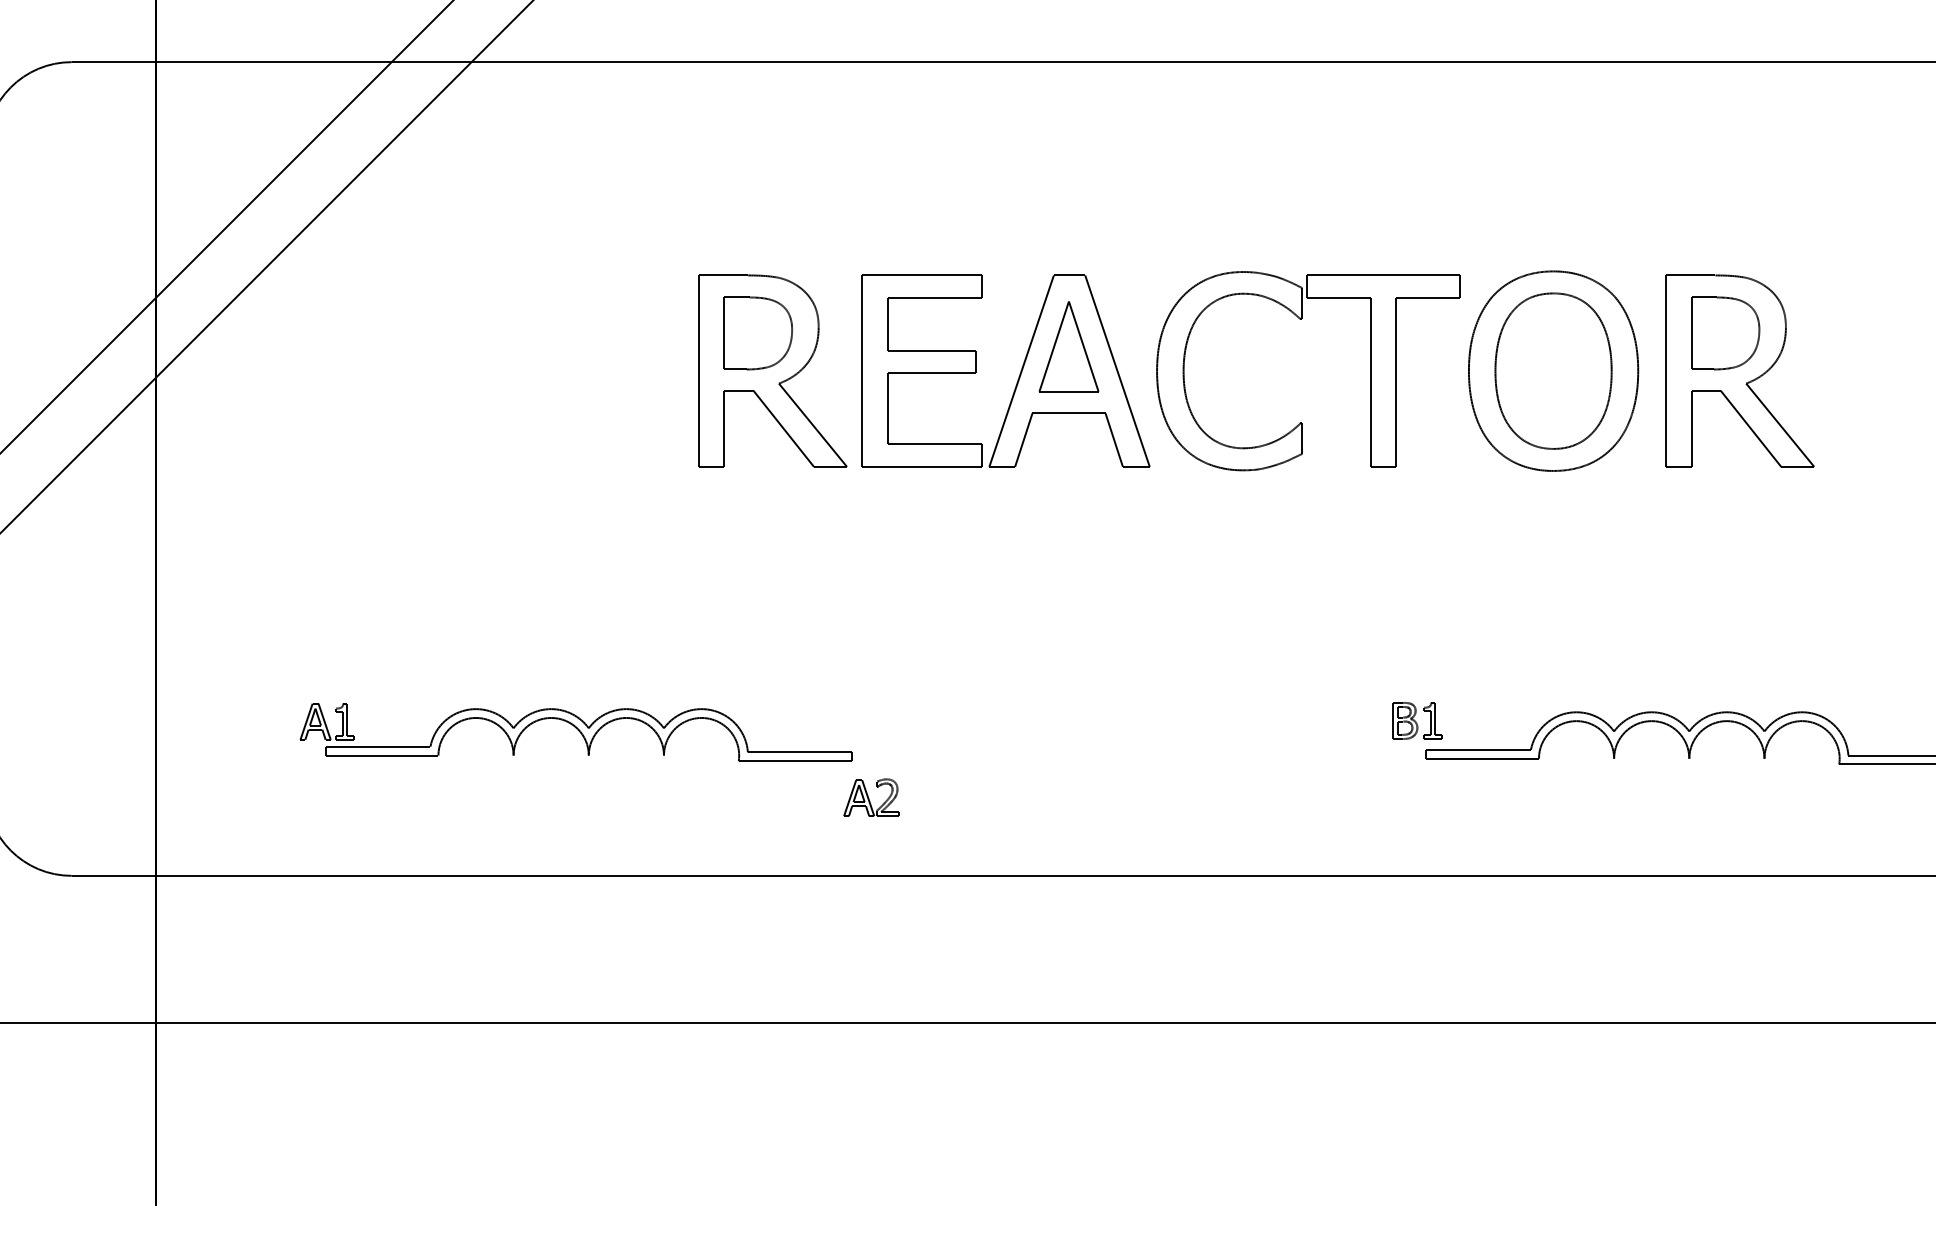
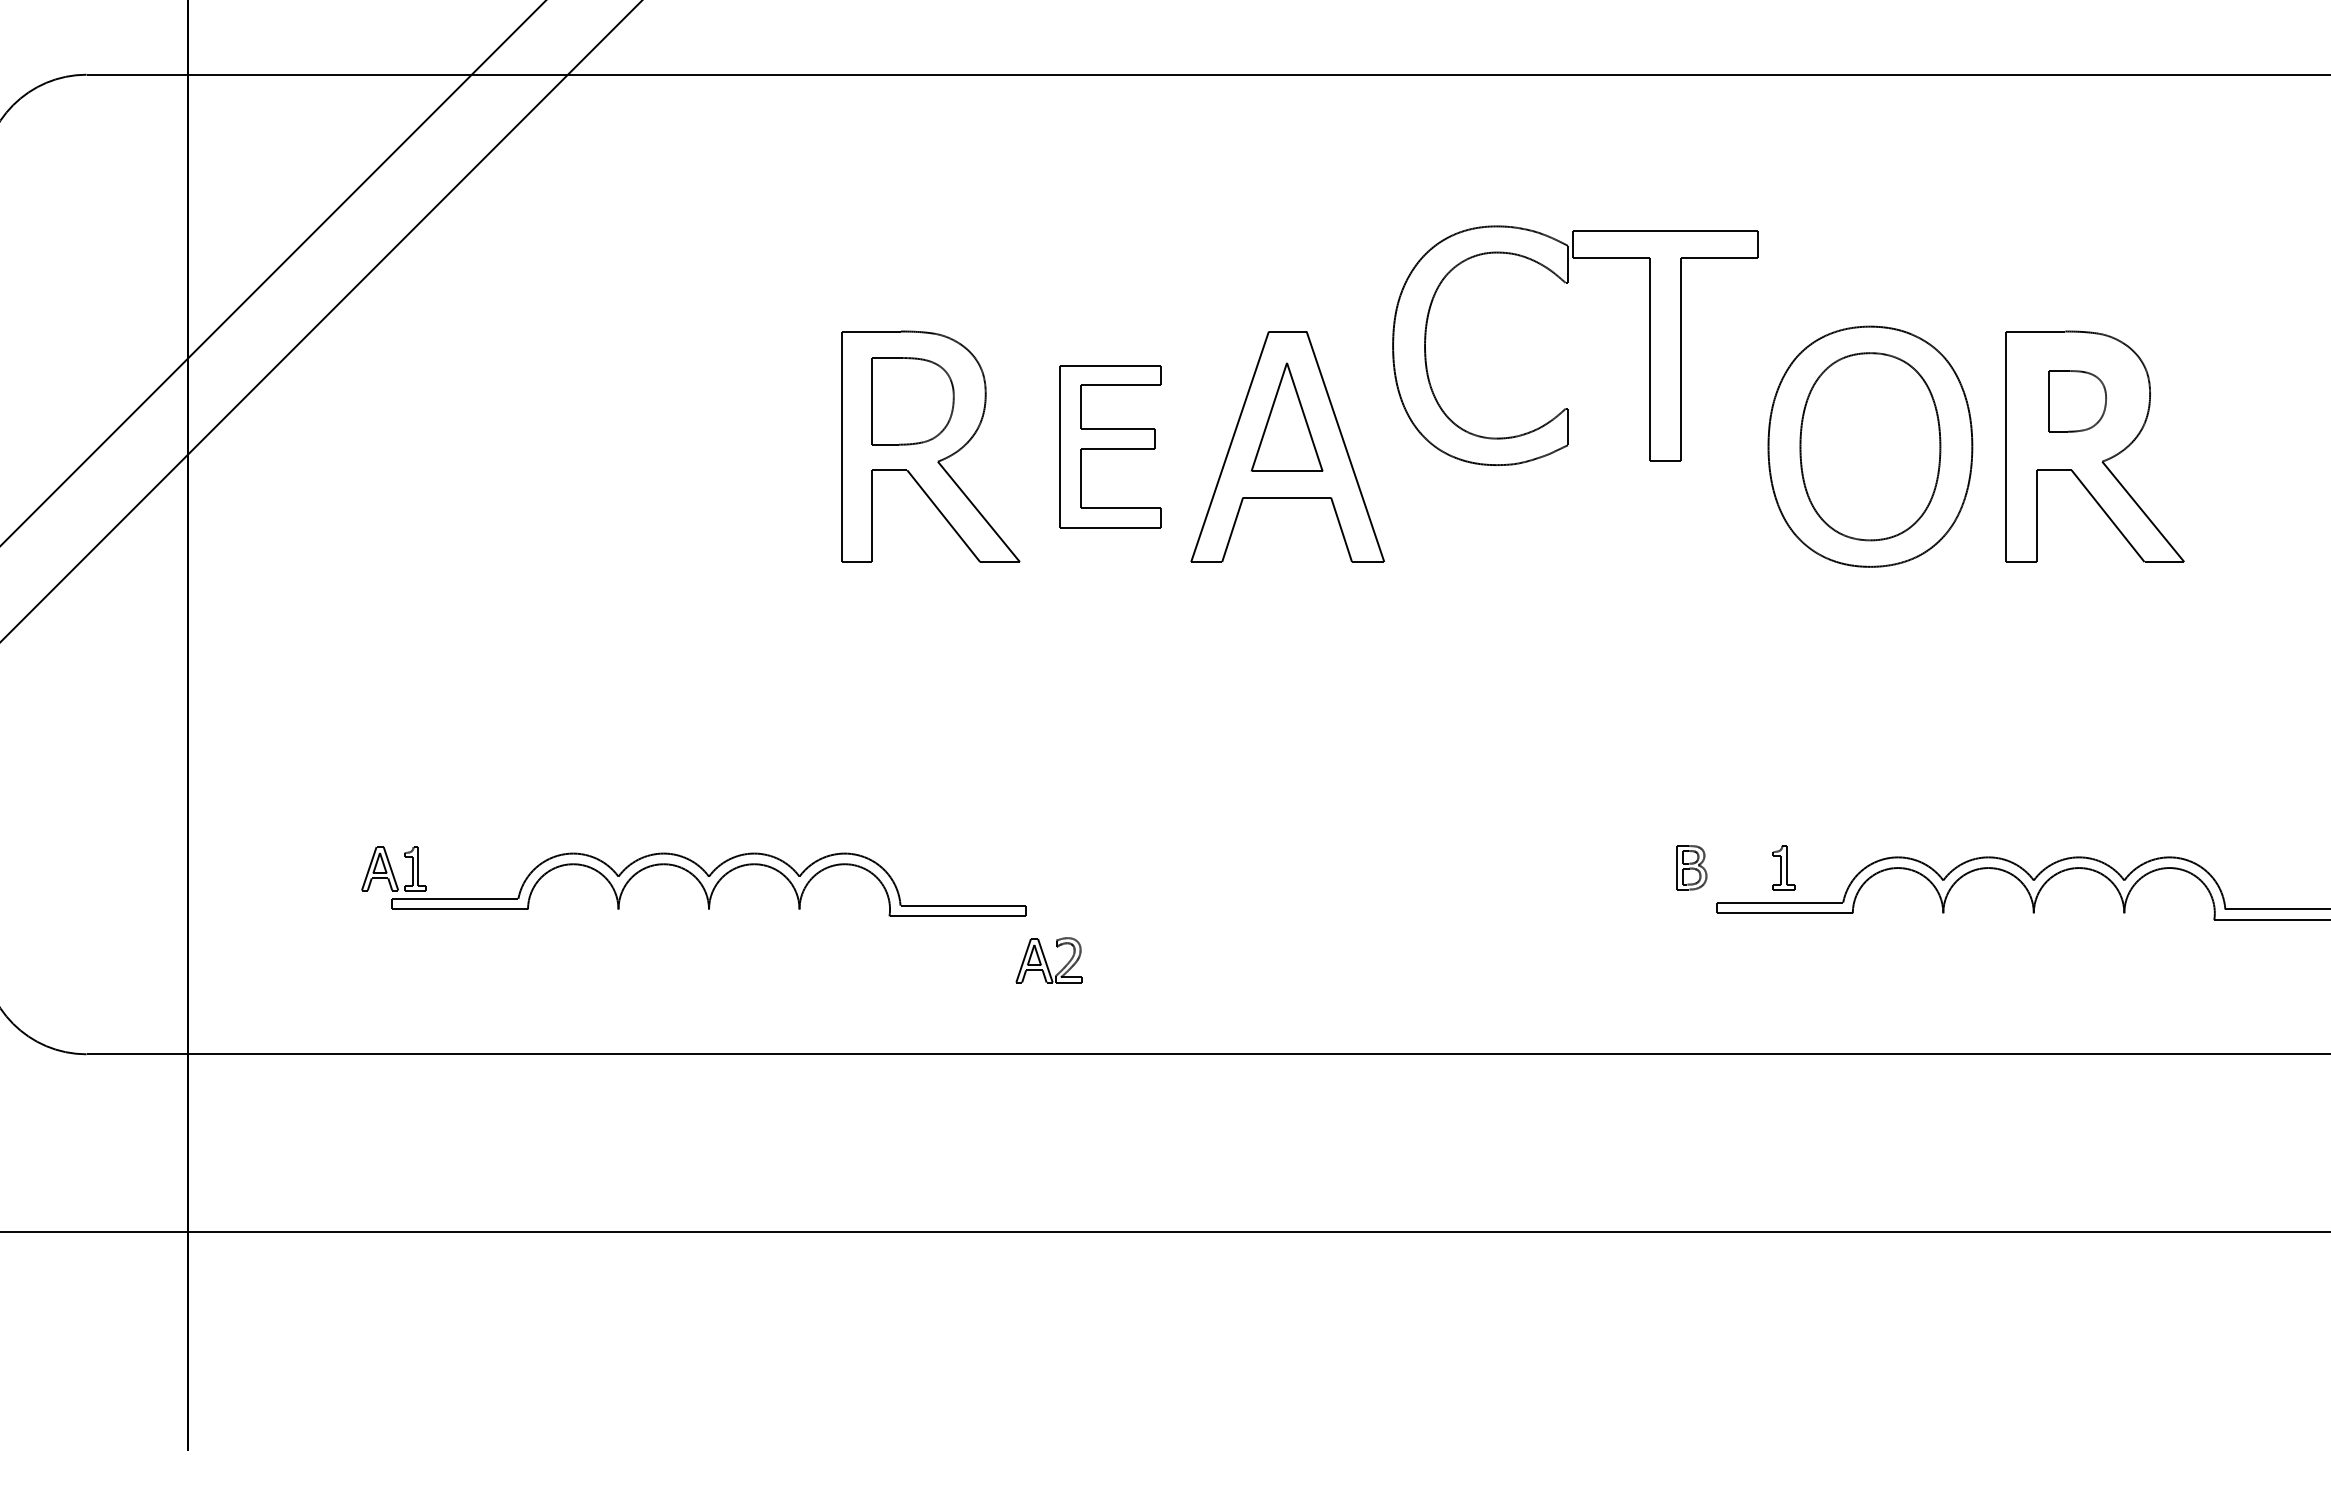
part: (1301, 319) -> (1567, 283), moved
part: (1725, 333) -> (2077, 401), size x0.7
part: (921, 370) -> (1109, 446), size x0.7
part: (1432, 720) -> (1783, 867), moved

